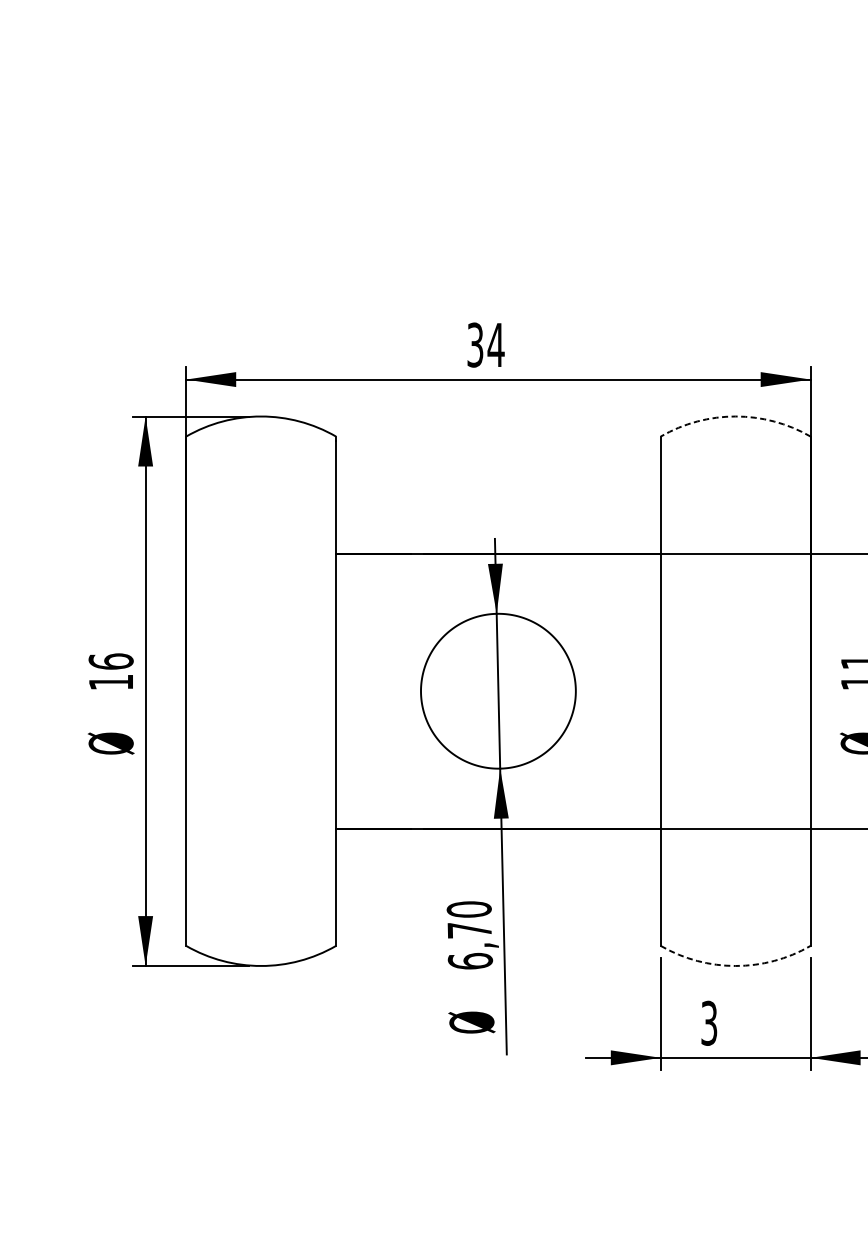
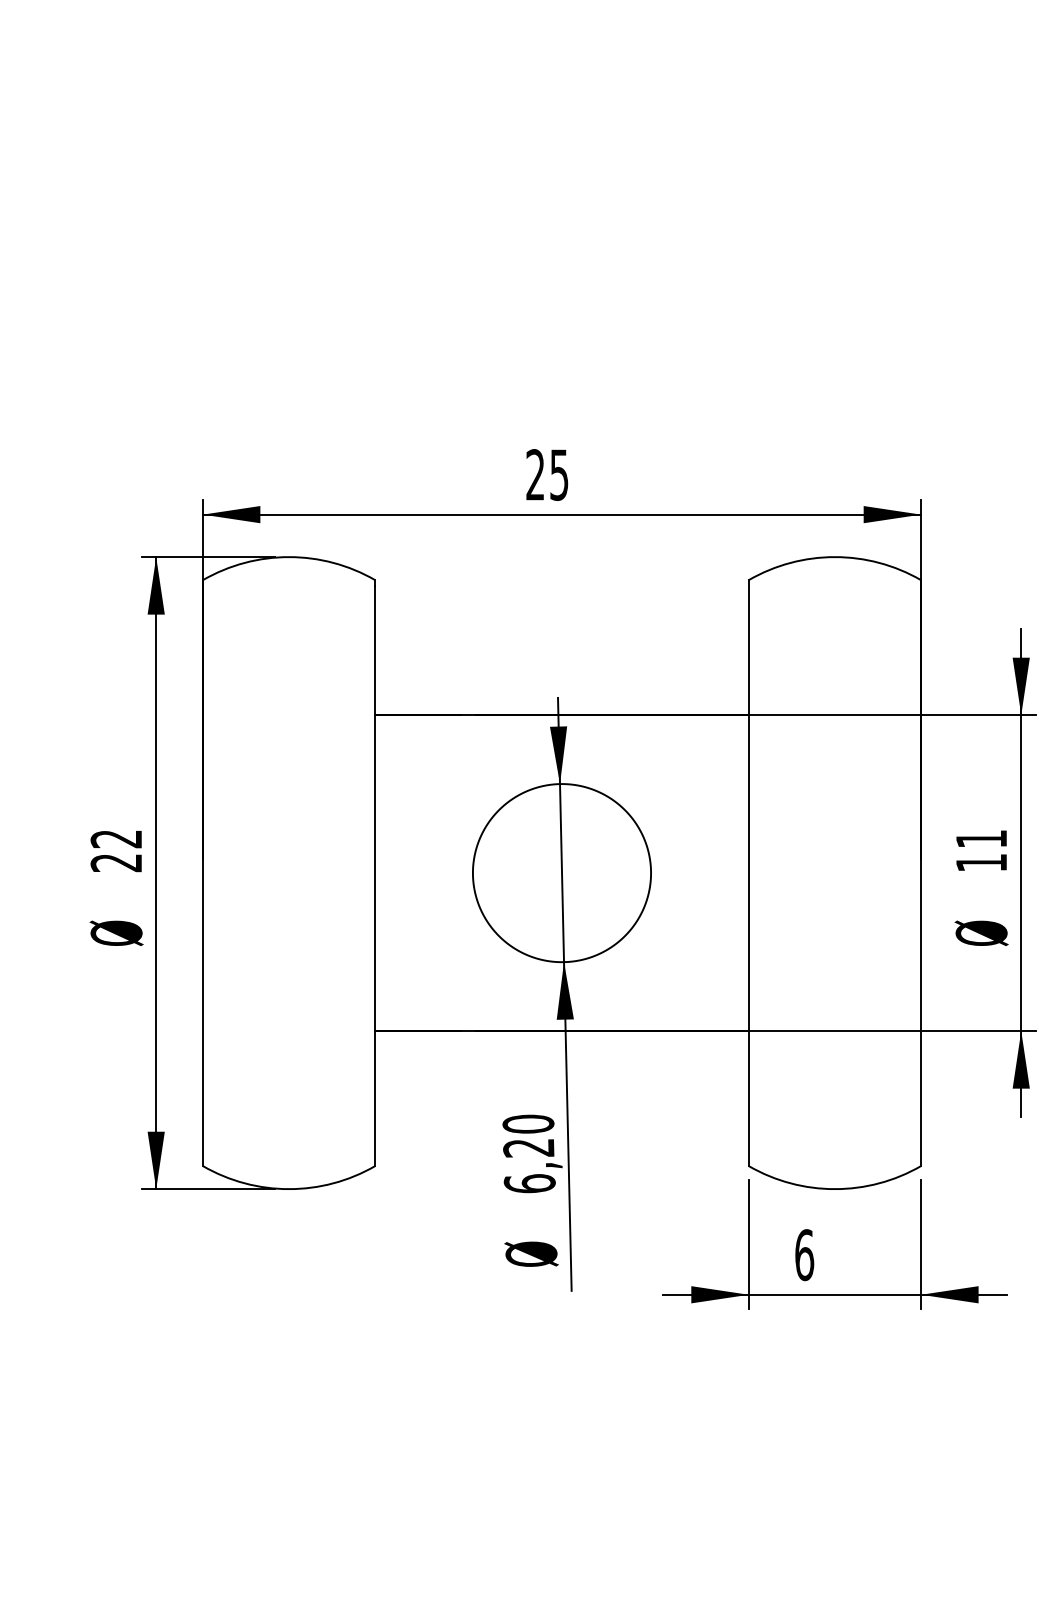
text: (485, 344) -> (547, 474), 34 -> 25
arc: (735, 416) -> (834, 557), dashed -> solid
text: (111, 671) -> (116, 850), 16 -> 22
text: (469, 930) -> (528, 1148), 6,70 -> 6,20
arc: (735, 966) -> (834, 1189), dashed -> solid
text: (709, 1023) -> (804, 1255), 3 -> 6

